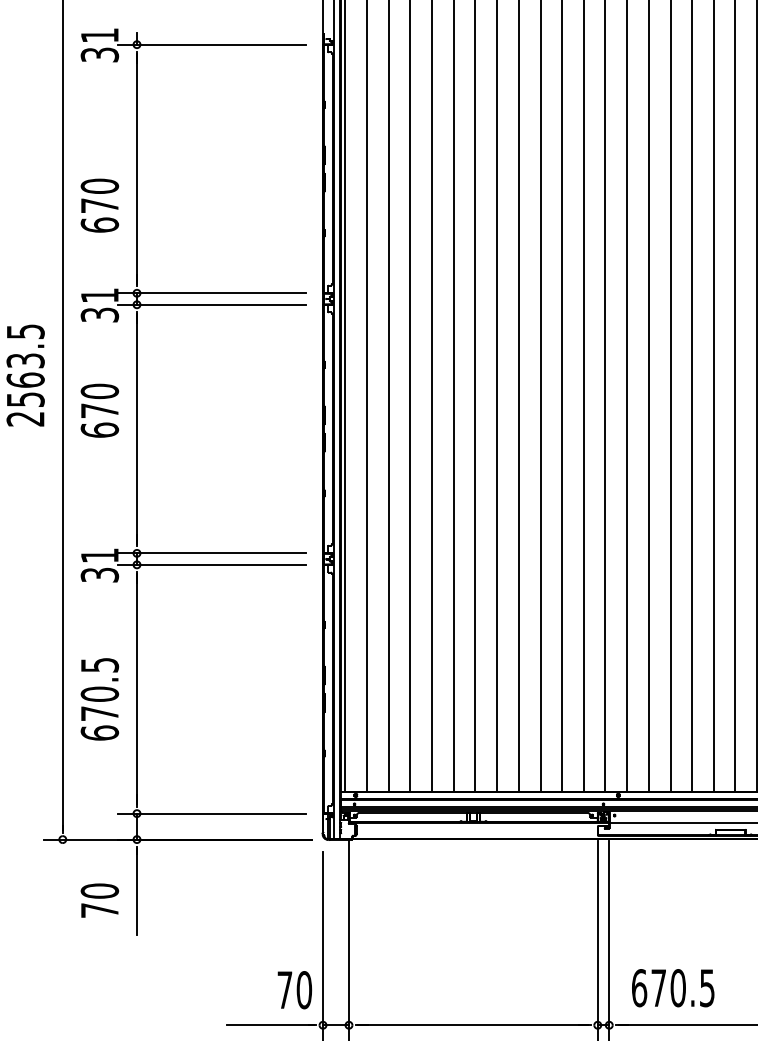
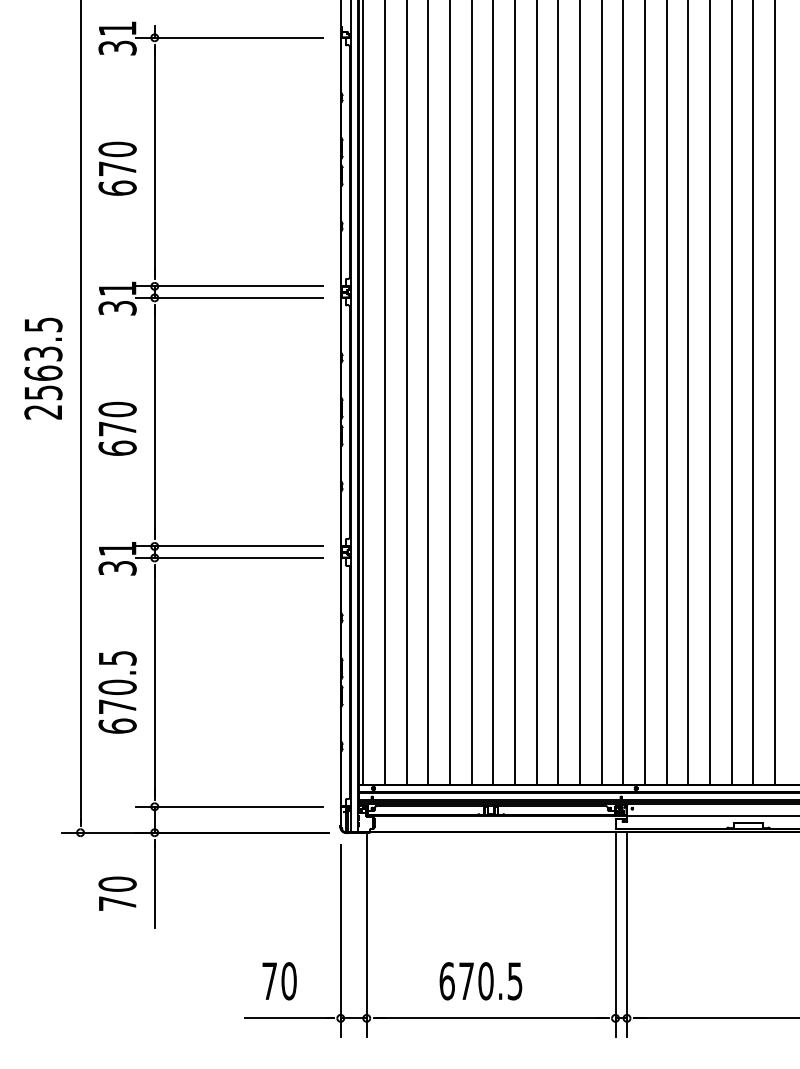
text: (99, 205) -> (117, 168), moved
text: (99, 410) -> (117, 428), moved
text: (672, 988) -> (480, 981), moved
text: (294, 990) -> (279, 981), moved

